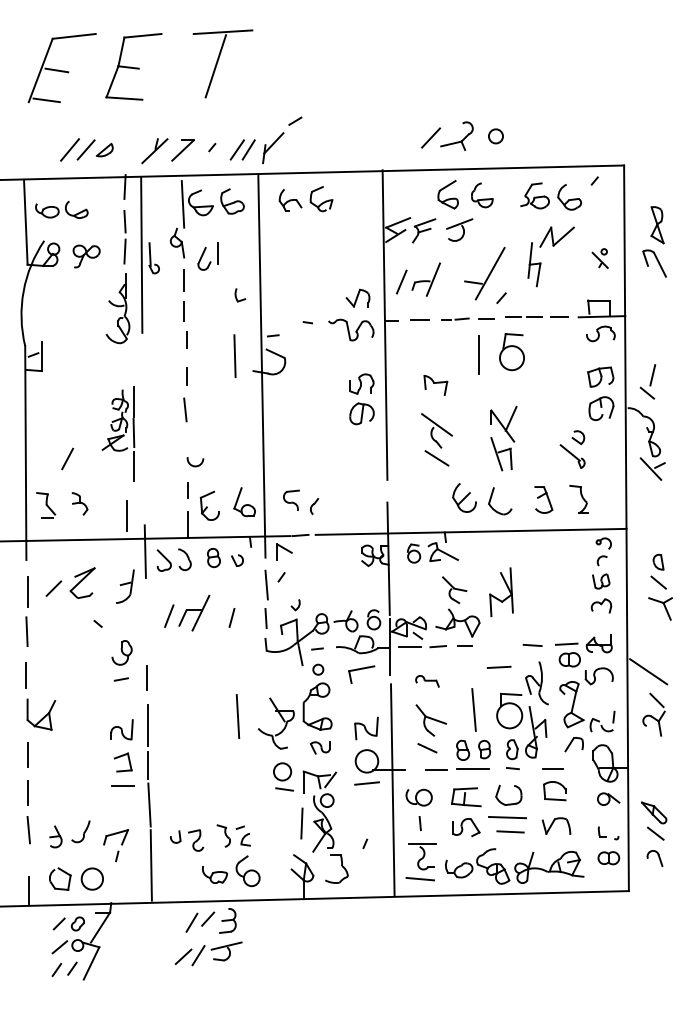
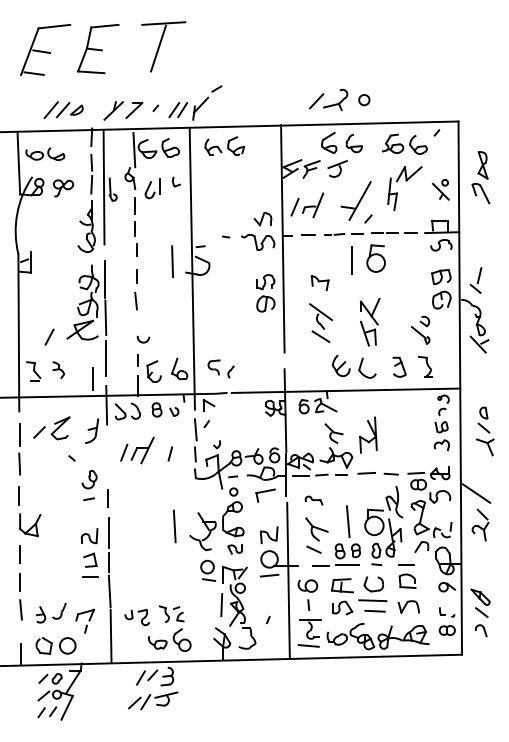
part: (599, 258) -> (440, 189), size x1.43
part: (240, 294) -> (176, 181), moved
part: (117, 433) -> (86, 318), size x1.67
line: (498, 667) -> (366, 473), moved

